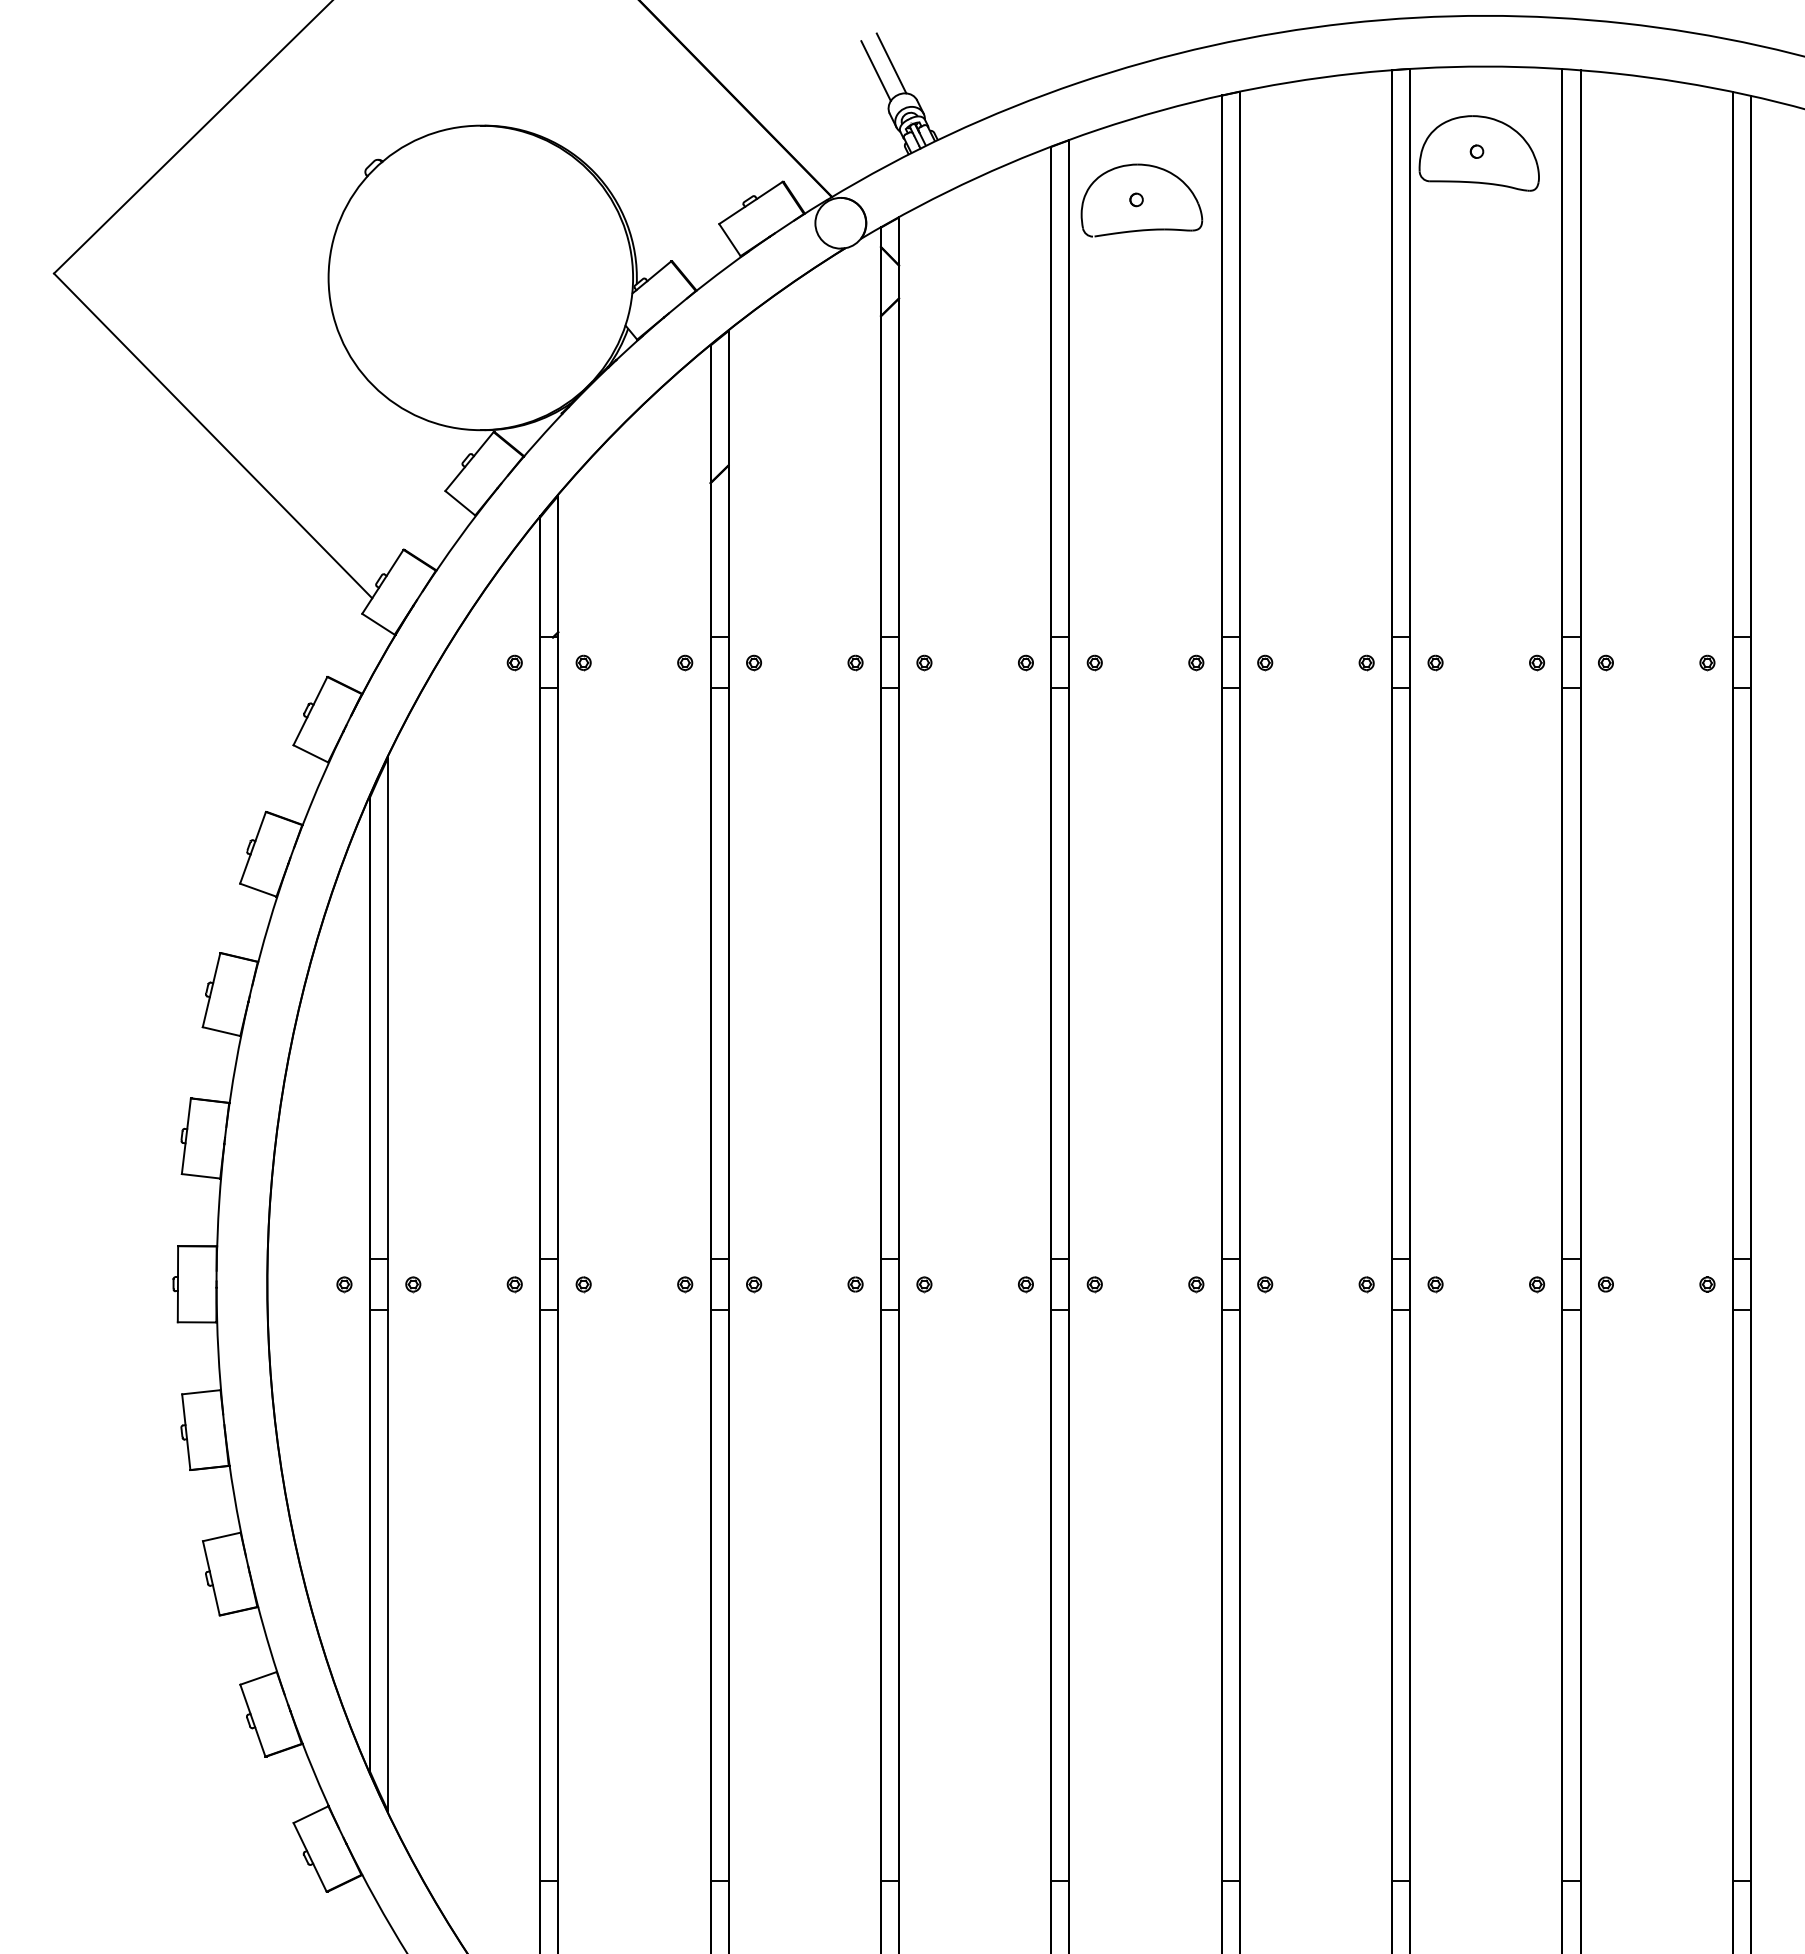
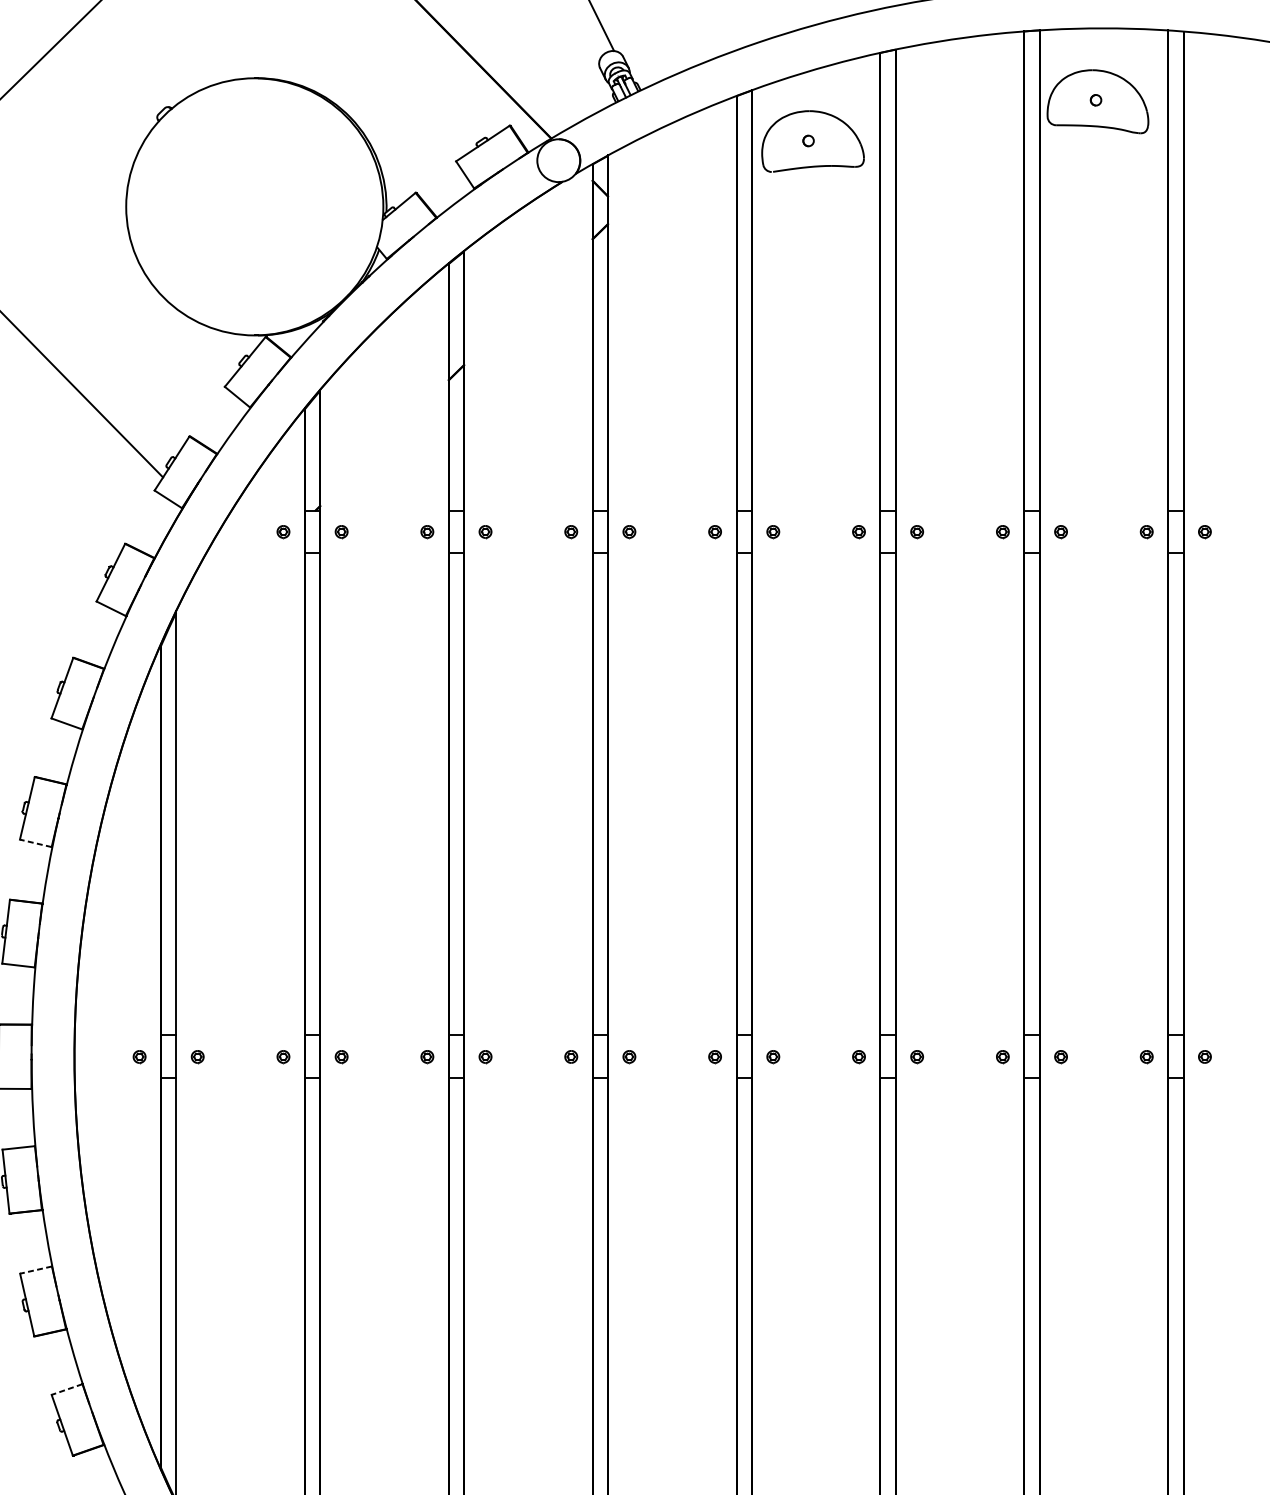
line: (875, 71) -> (588, 32), removed
line: (221, 1031) -> (35, 843), solid -> dashed
line: (221, 1537) -> (35, 1270), solid -> dashed
line: (258, 1678) -> (67, 1389), solid -> dashed

